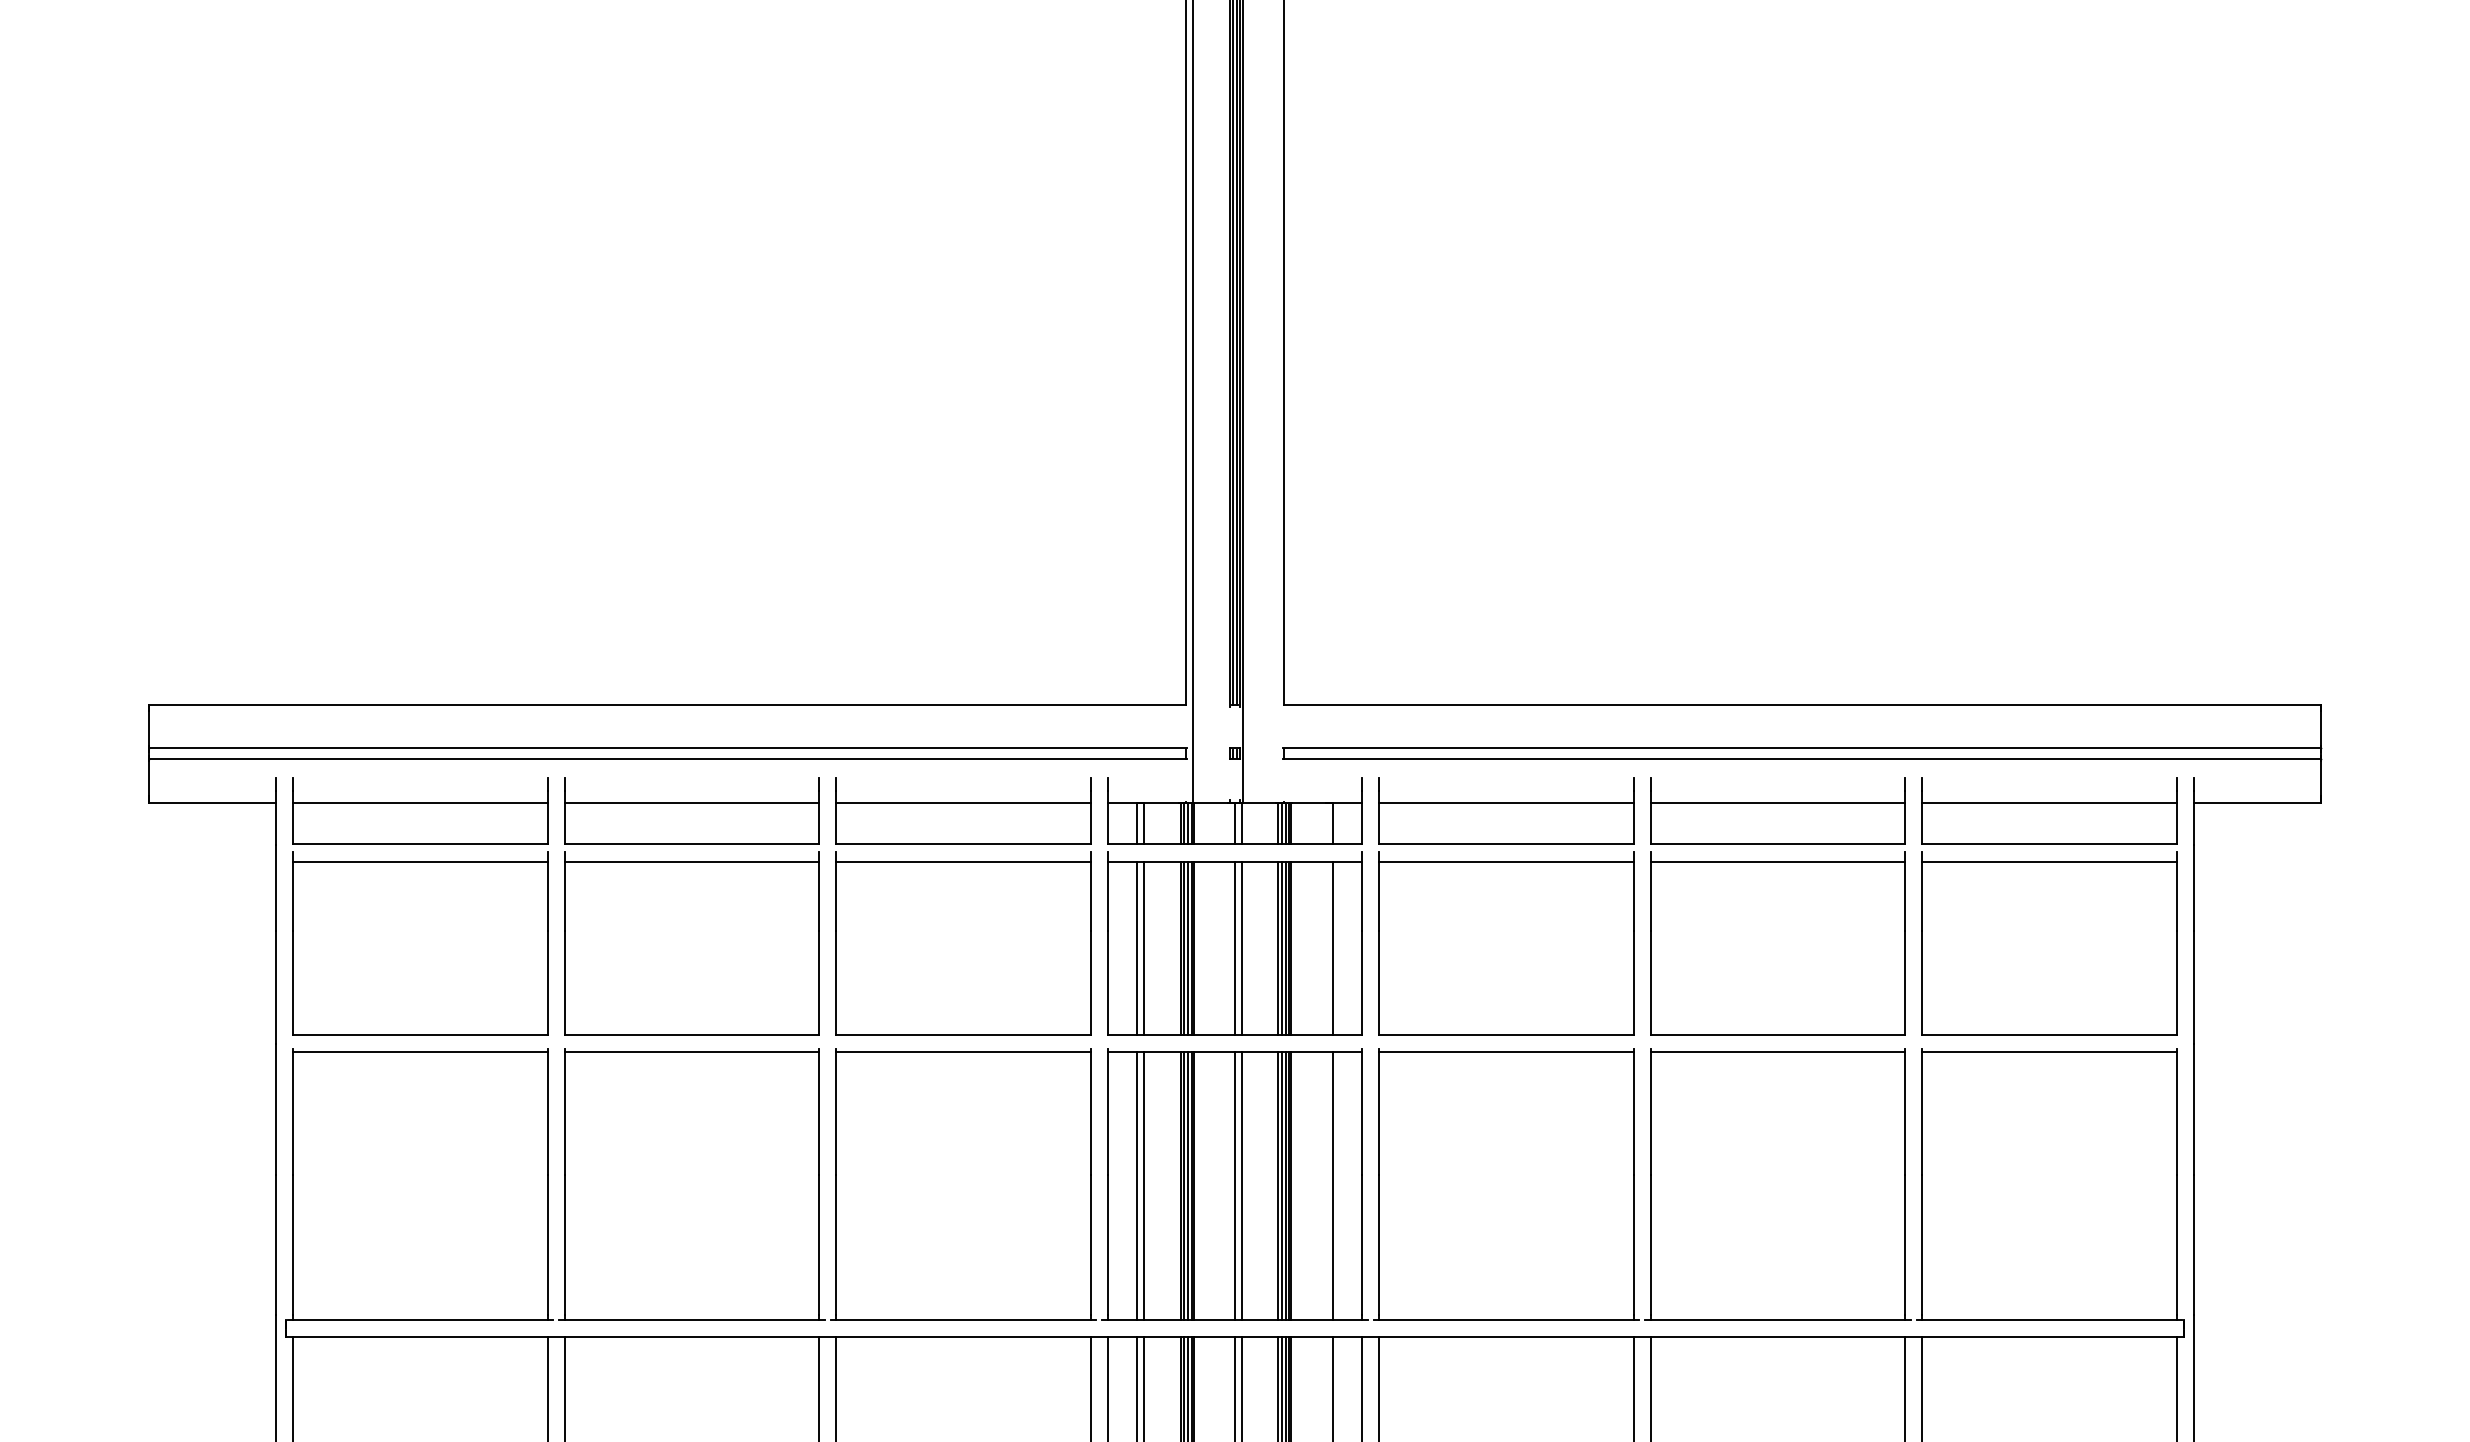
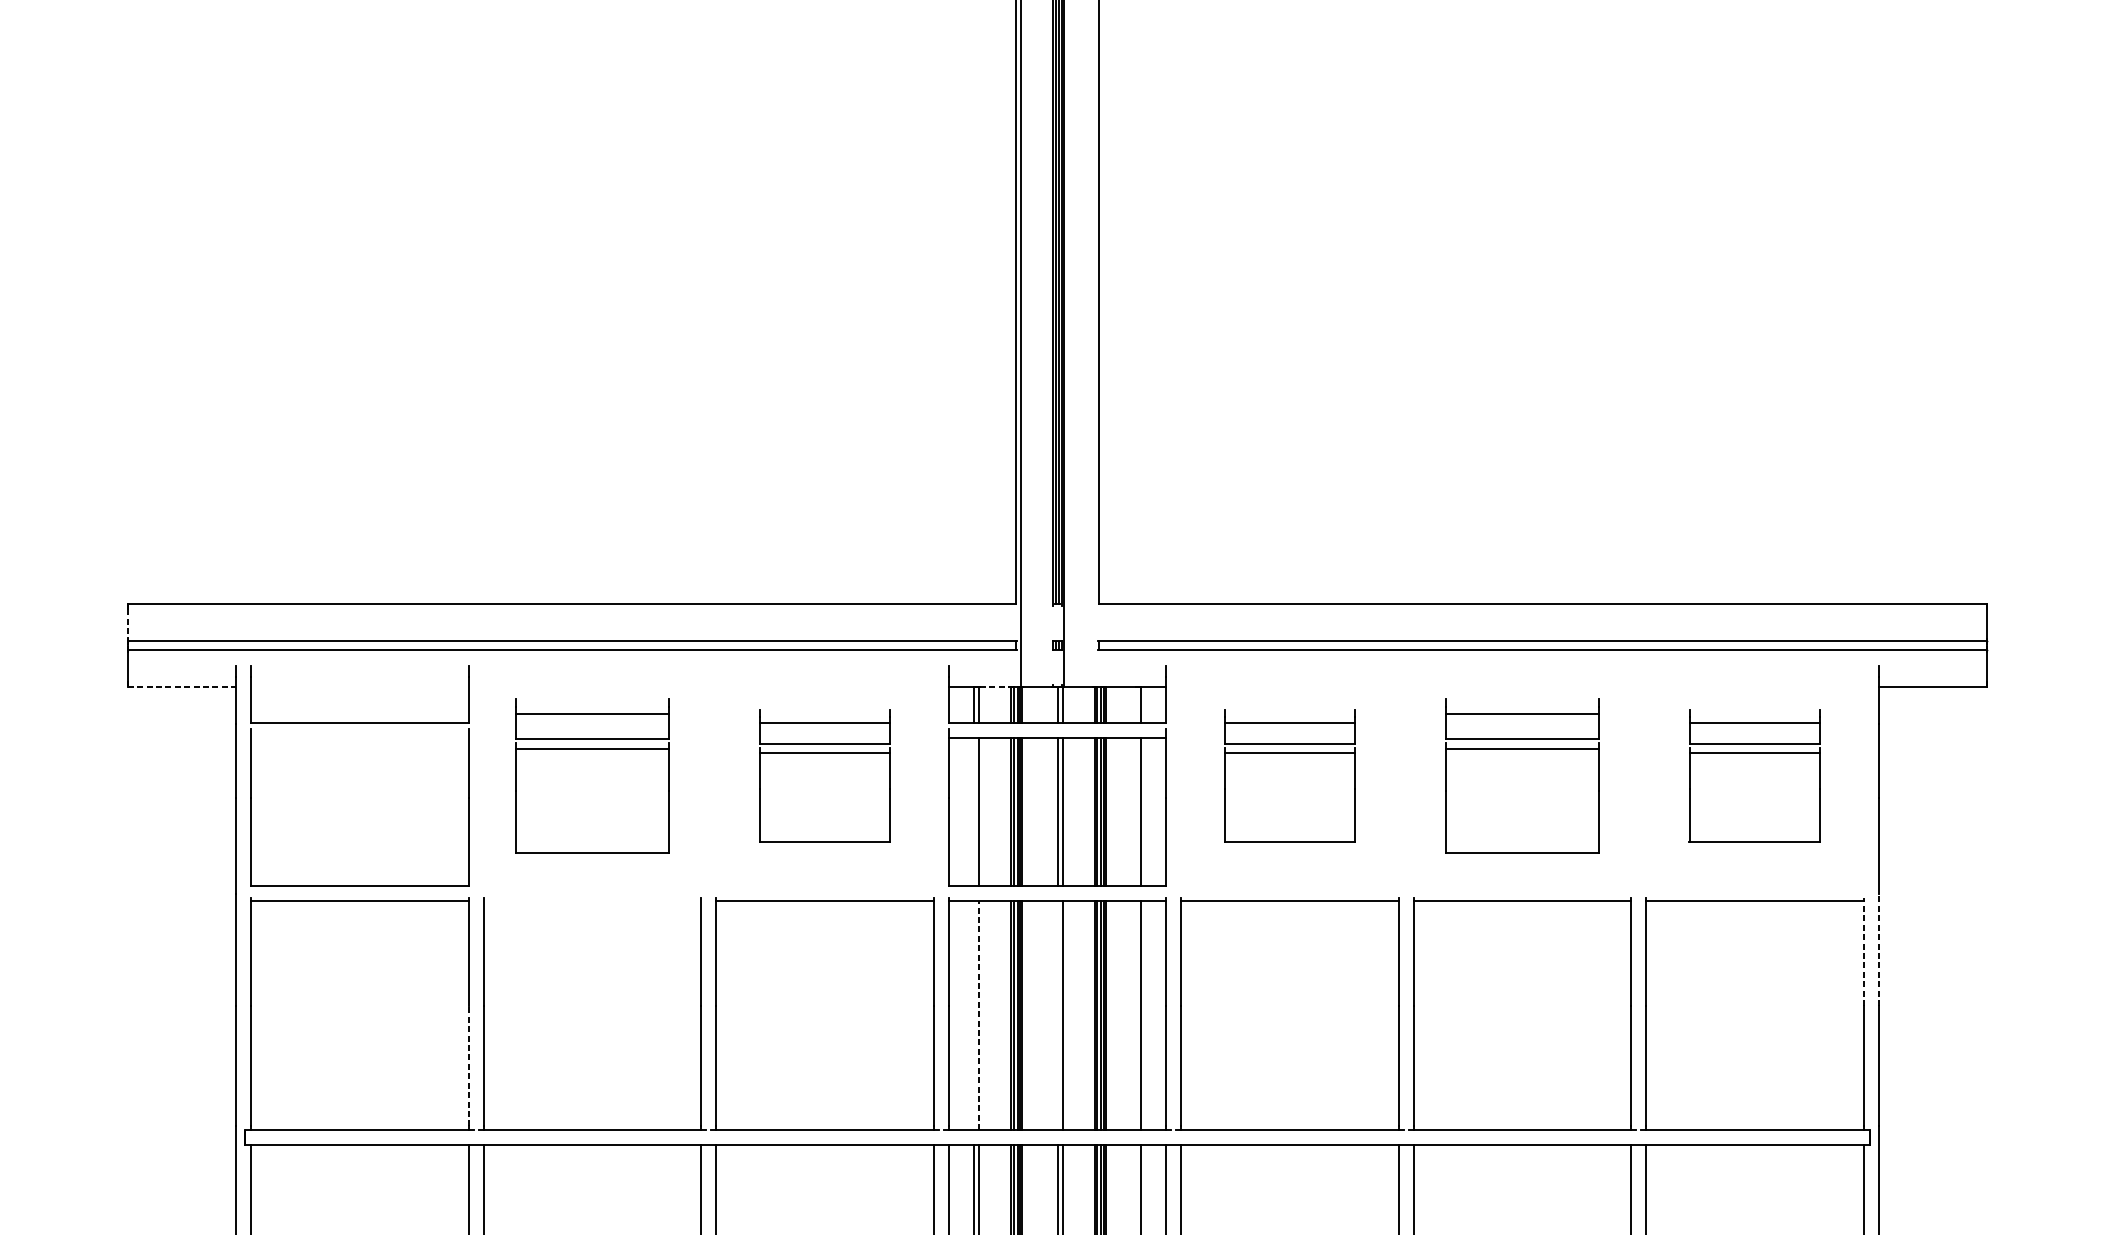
line: (149, 729) -> (128, 624), solid -> dashed
line: (212, 802) -> (182, 687), solid -> dashed
line: (420, 802) -> (360, 687), removed
line: (1161, 802) -> (994, 687), solid -> dashed
line: (420, 861) -> (360, 737), removed
part: (691, 906) -> (592, 776), size x0.7
part: (963, 906) -> (825, 776), size x0.6
part: (1506, 906) -> (1289, 776), size x0.6
part: (1777, 906) -> (1521, 776), size x0.7
part: (2049, 906) -> (1754, 776), size x0.6
line: (1137, 947) -> (974, 811), removed
line: (691, 1052) -> (592, 901), removed
line: (2193, 1108) -> (1878, 949), solid -> dashed
line: (2176, 1111) -> (1863, 951), solid -> dashed
line: (1137, 1185) -> (974, 1015), removed
line: (1234, 1185) -> (1057, 1015), removed
line: (1143, 1186) -> (979, 1016), solid -> dashed
line: (547, 1244) -> (468, 1065), solid -> dashed

